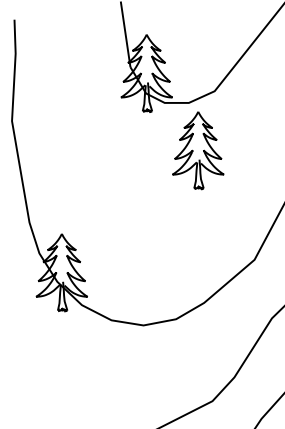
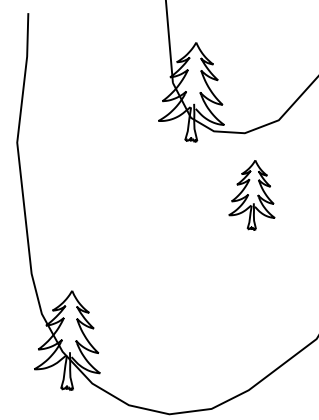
part: (198, 150) -> (253, 194), size x0.7

